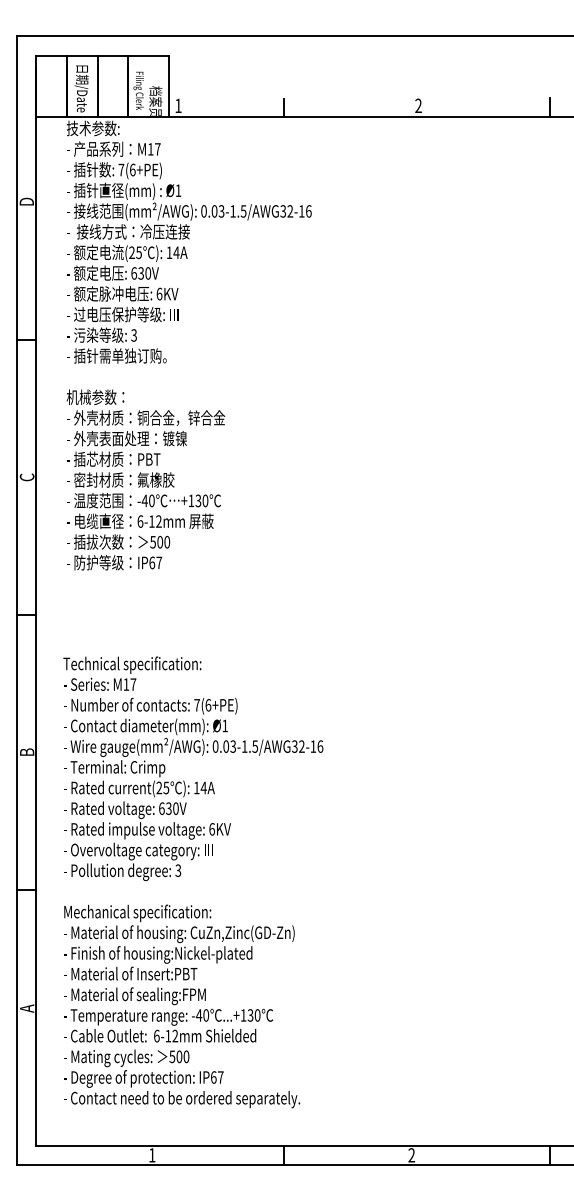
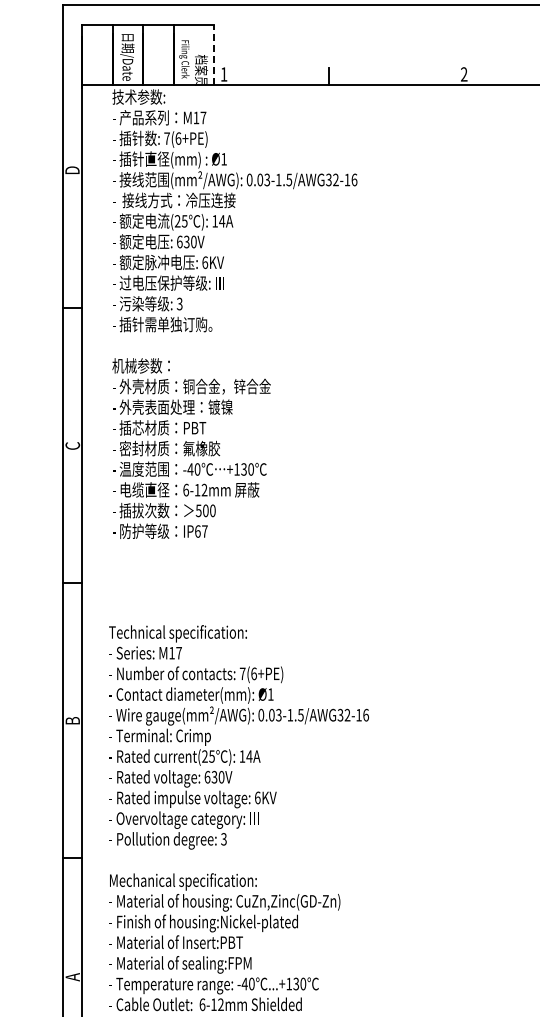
line: (168, 85) -> (214, 54), solid -> dashed

